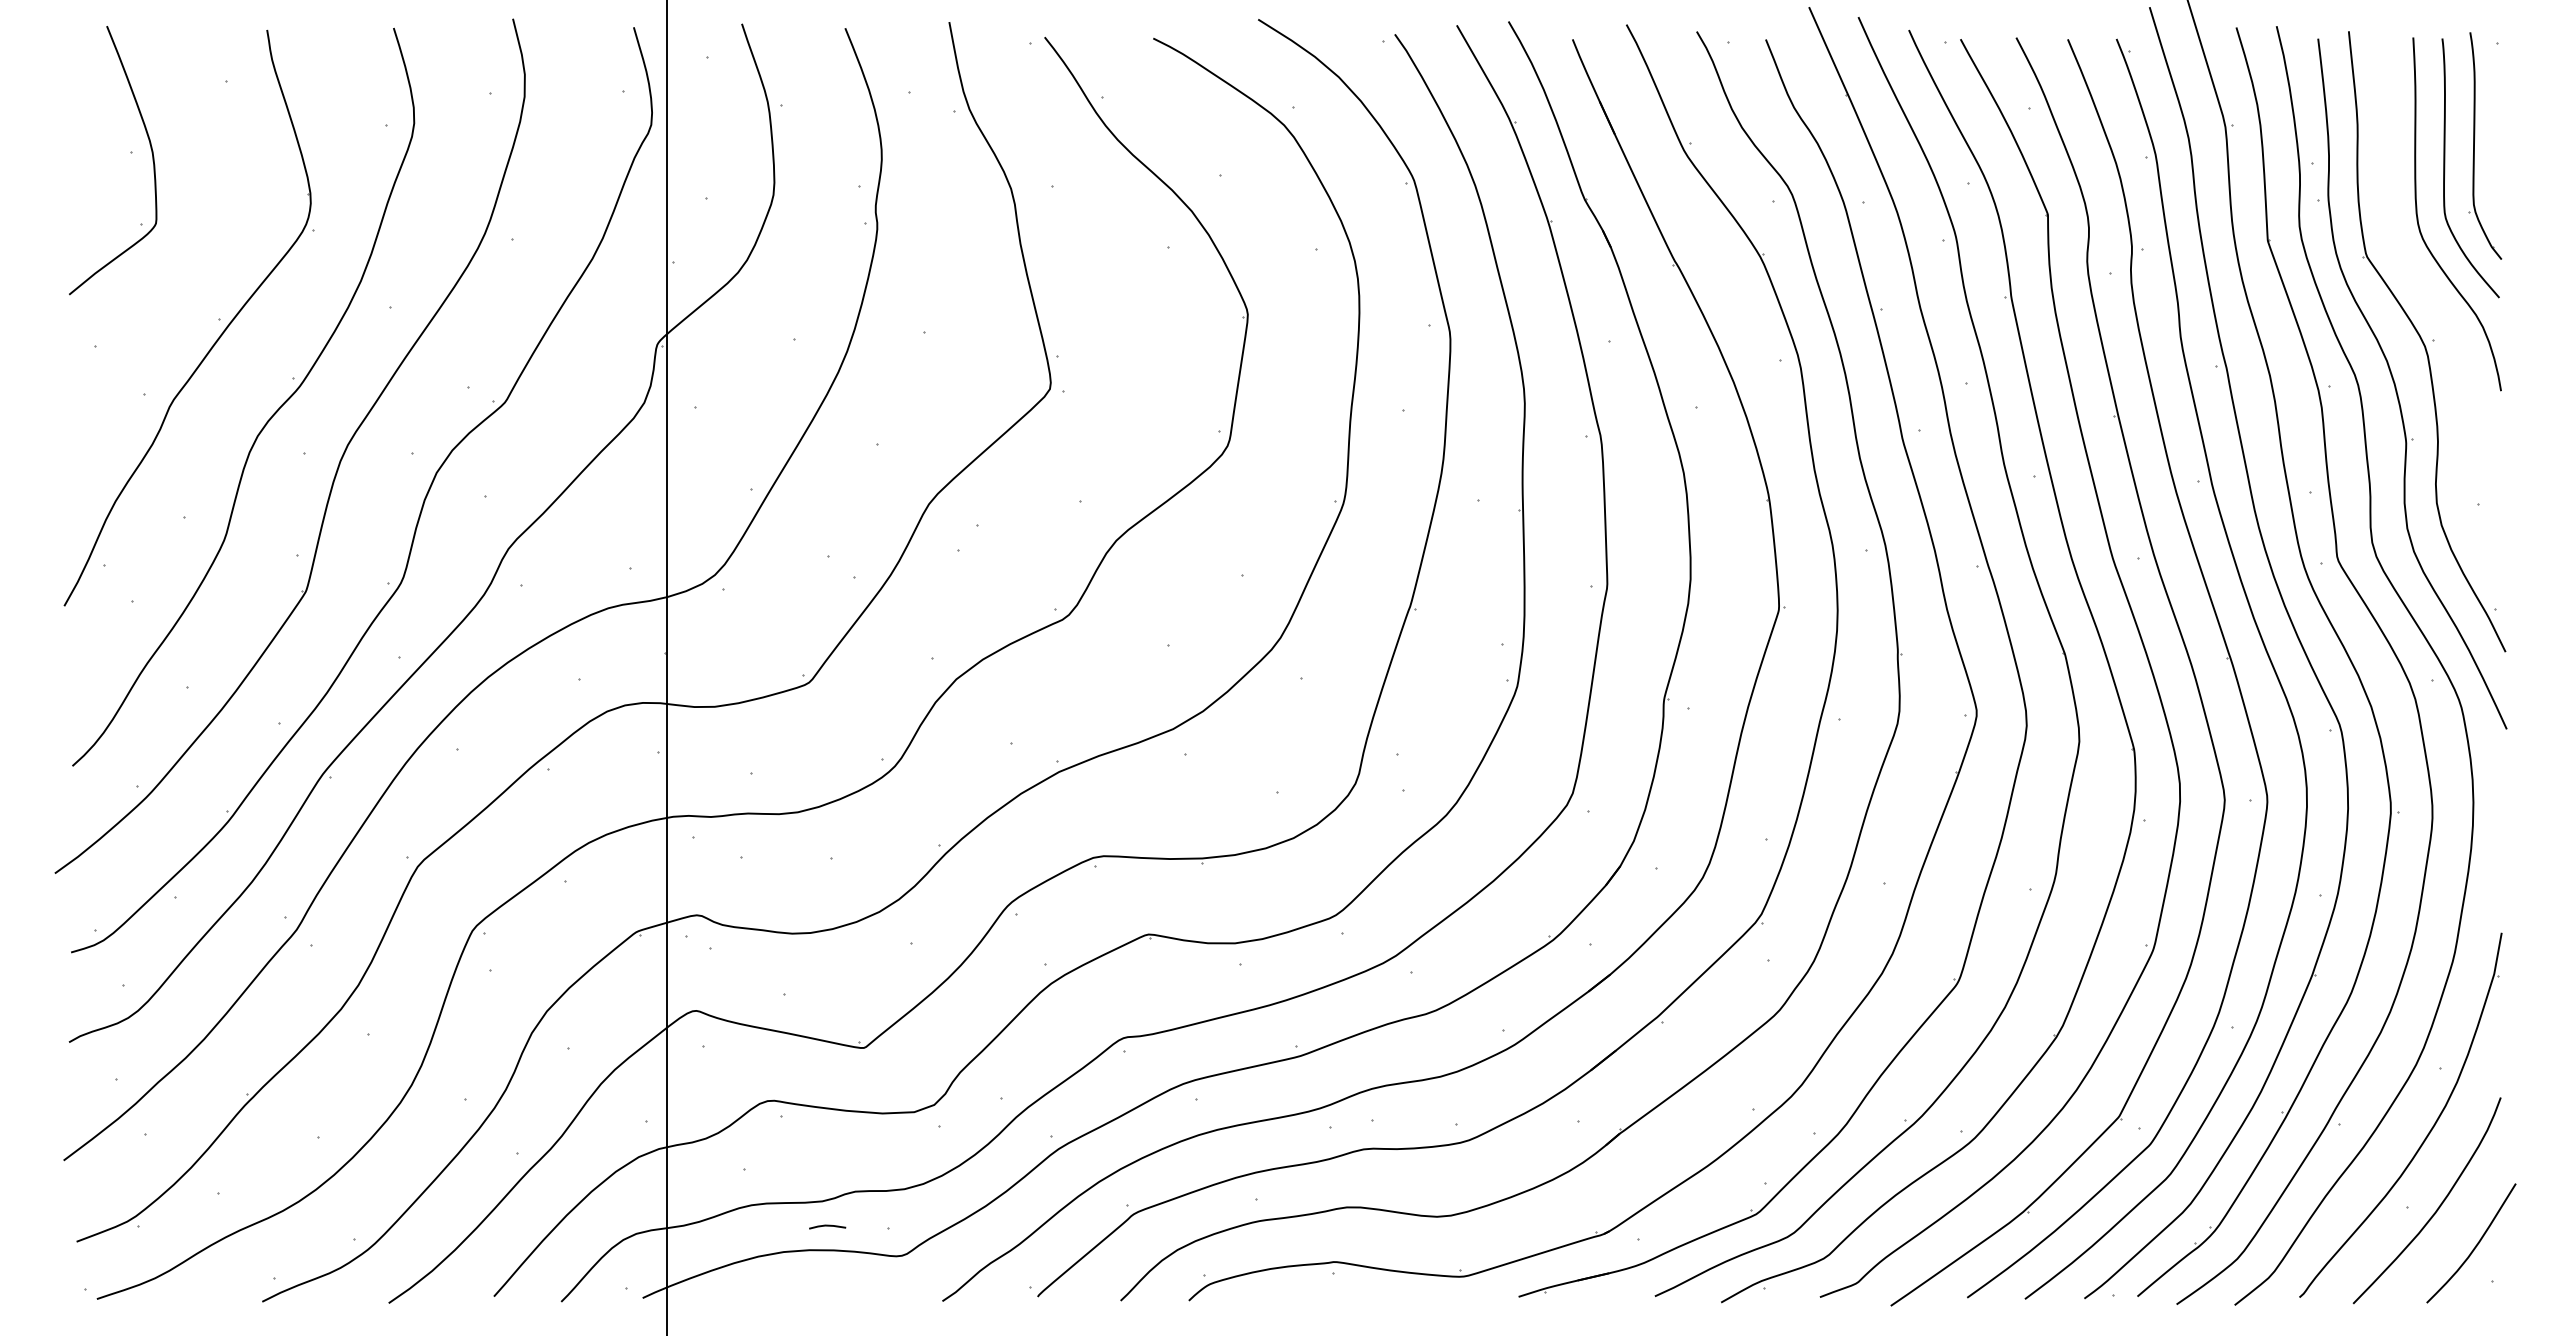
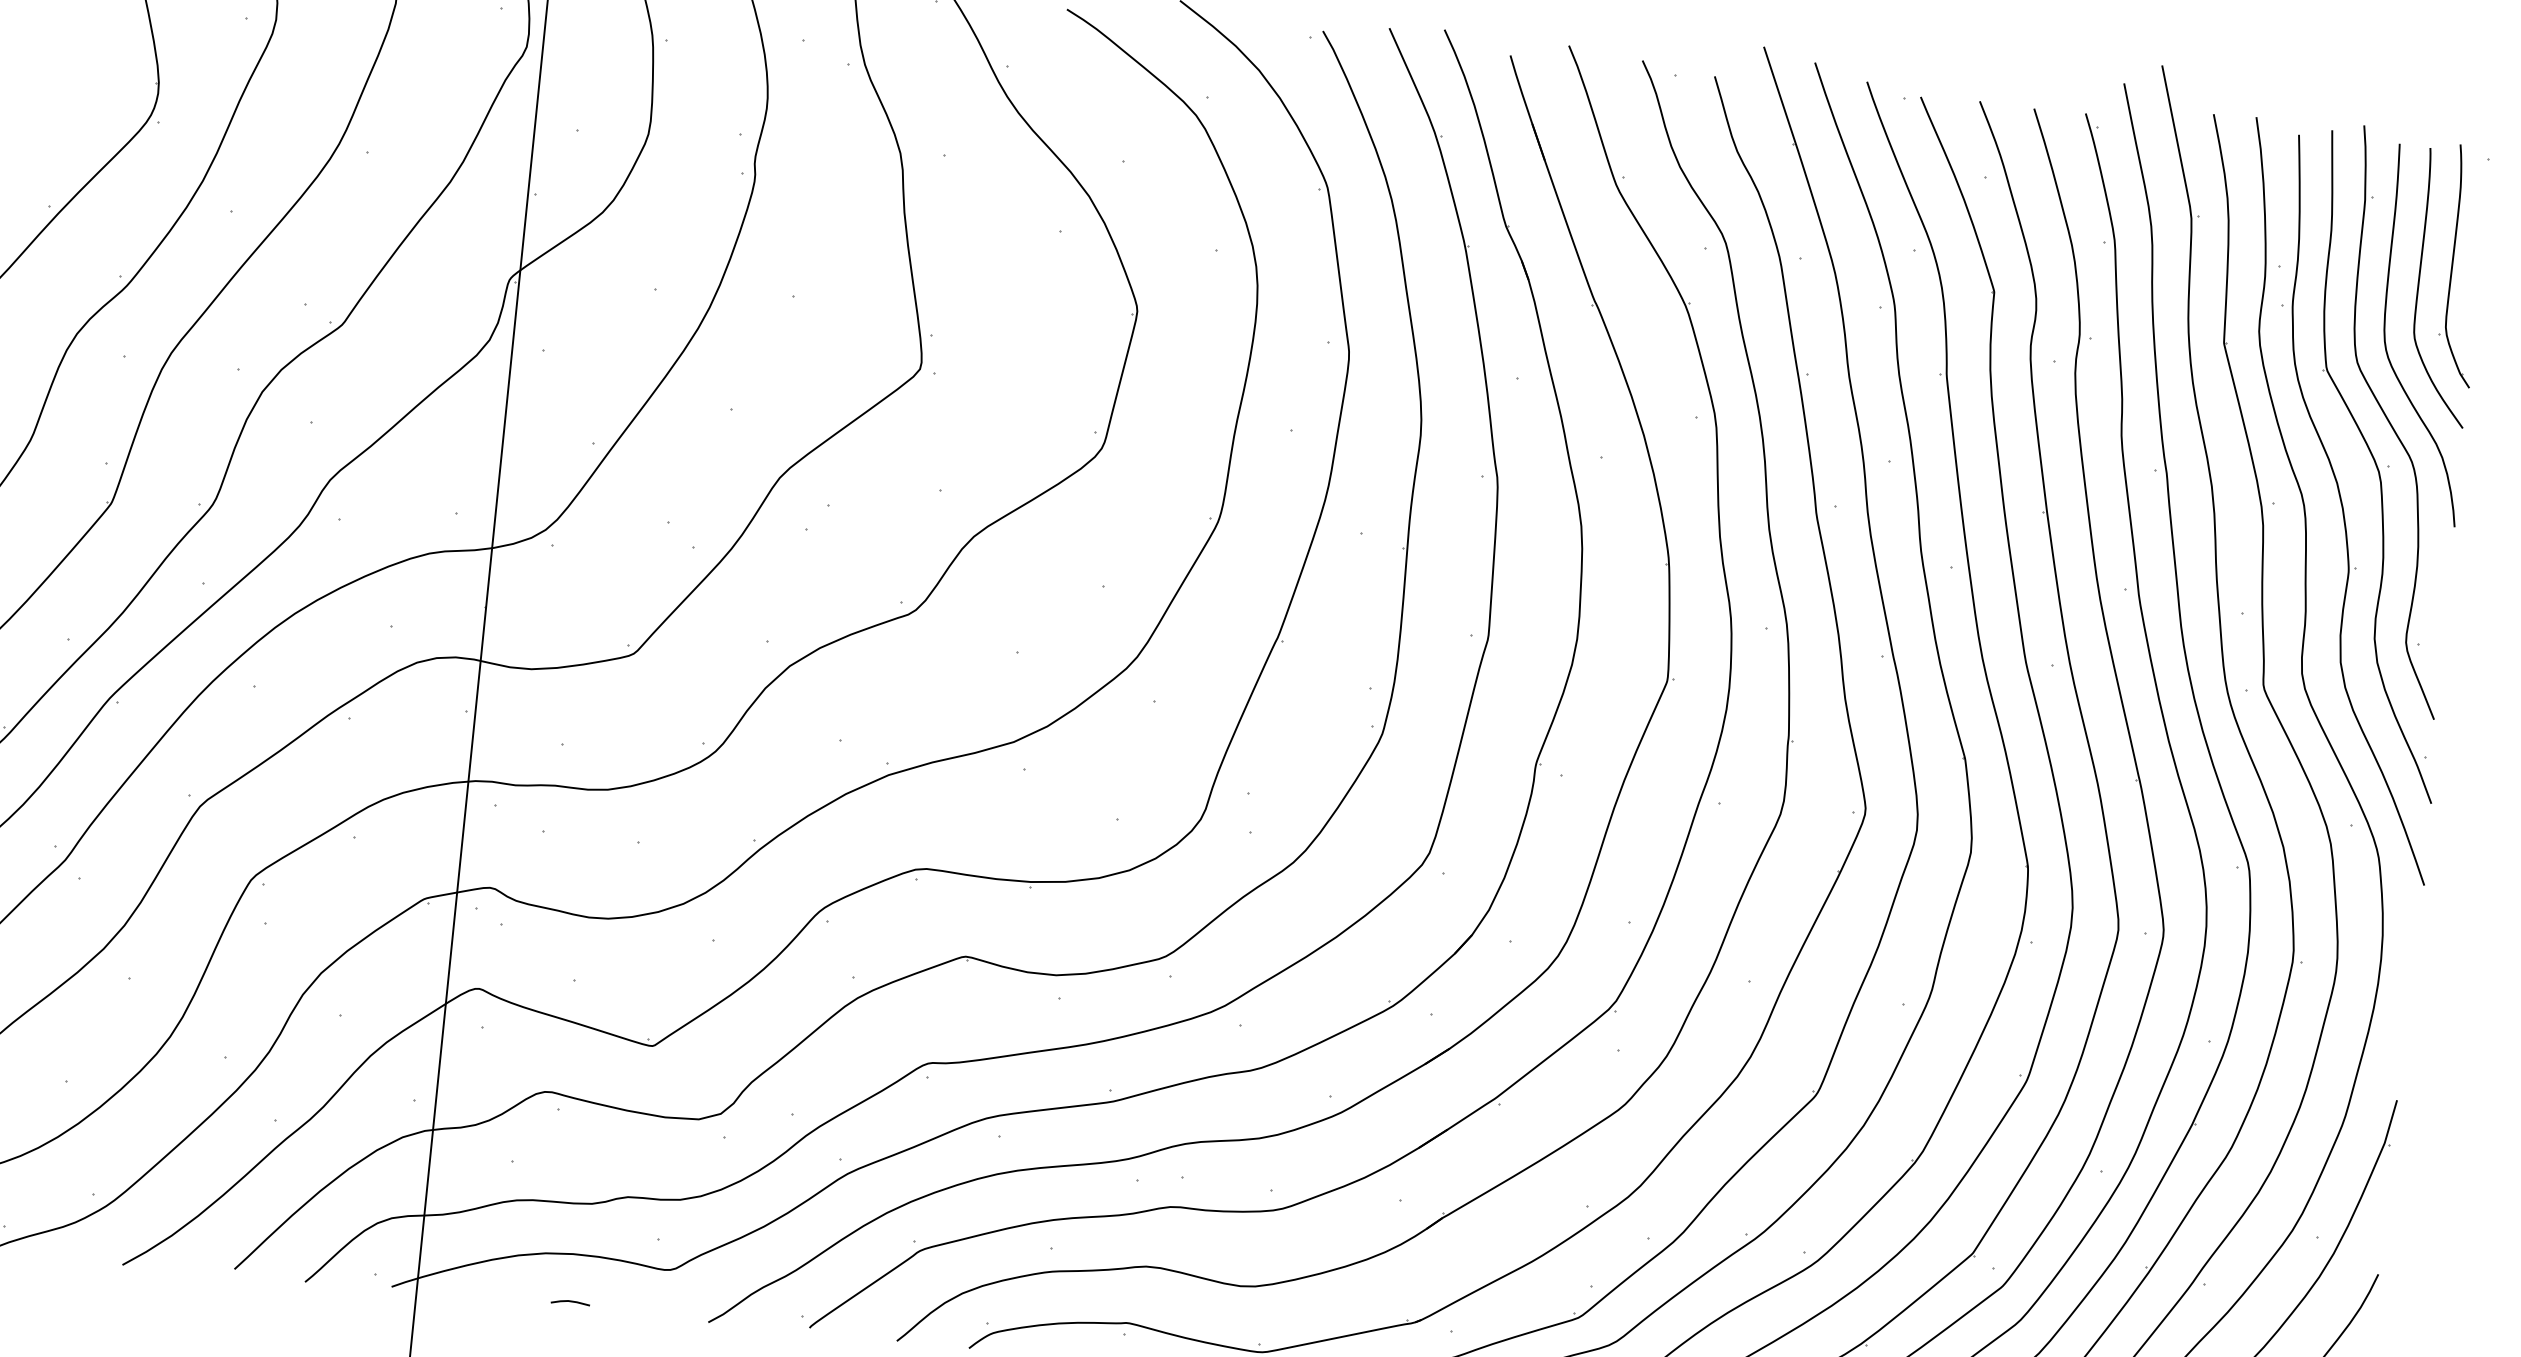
part: (2432, 300) -> (2391, 424), added
line: (827, 1226) -> (570, 1302), moved

